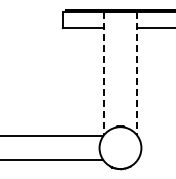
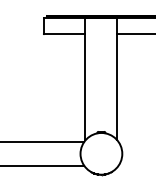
line: (104, 73) -> (85, 79), dashed -> solid
line: (136, 73) -> (117, 79), dashed -> solid

